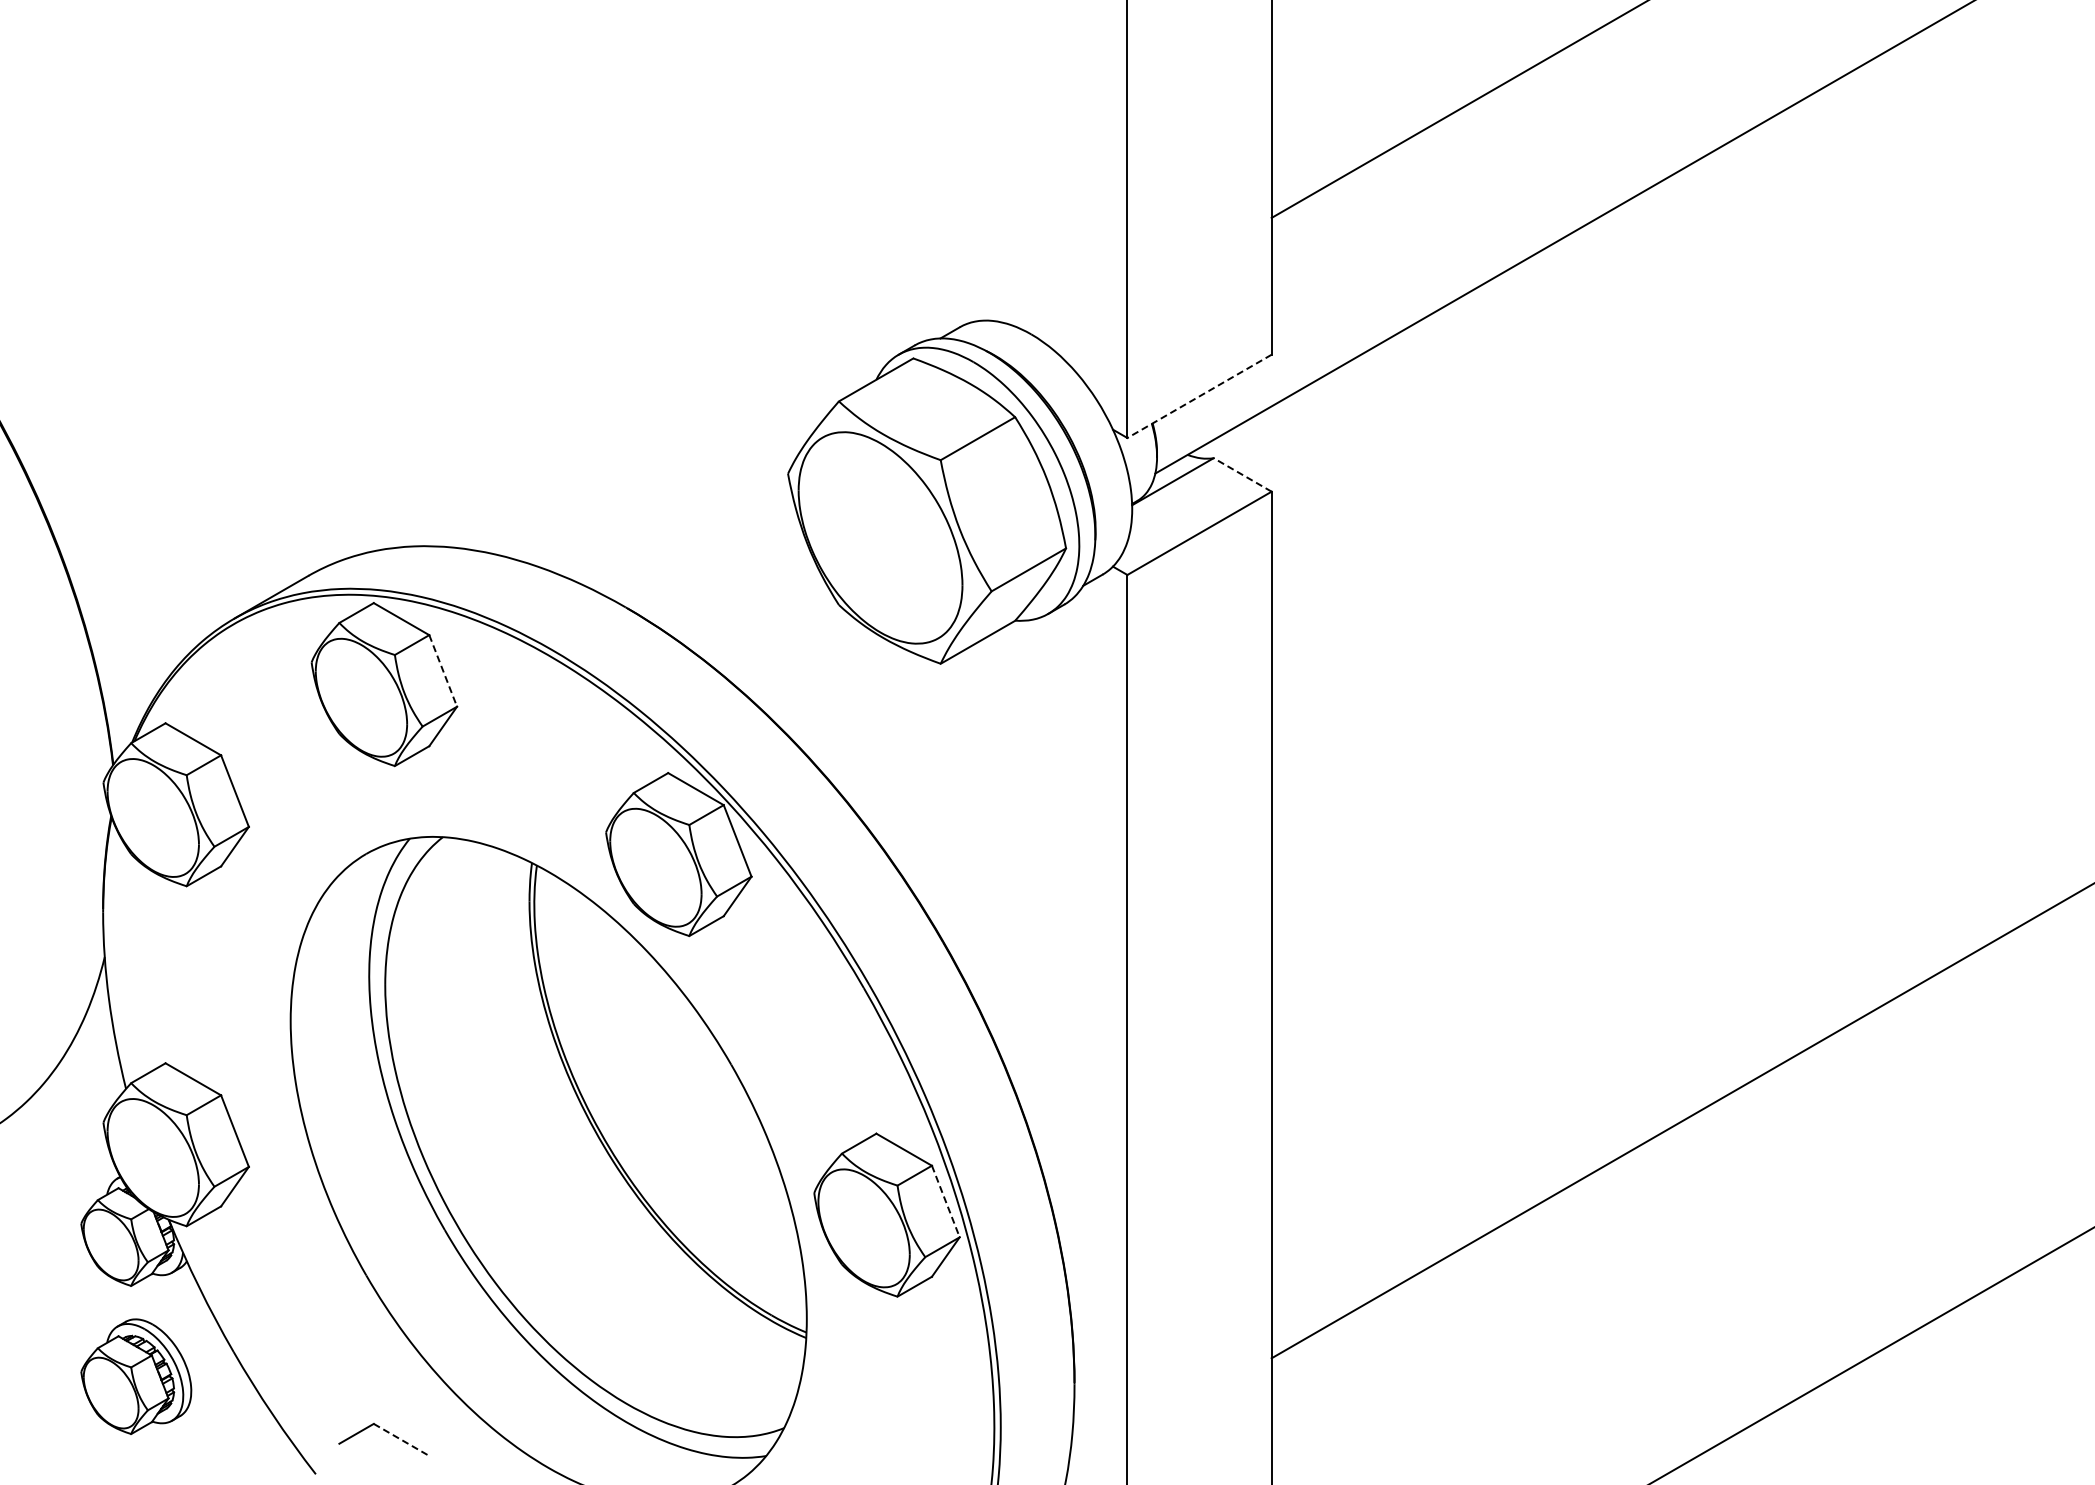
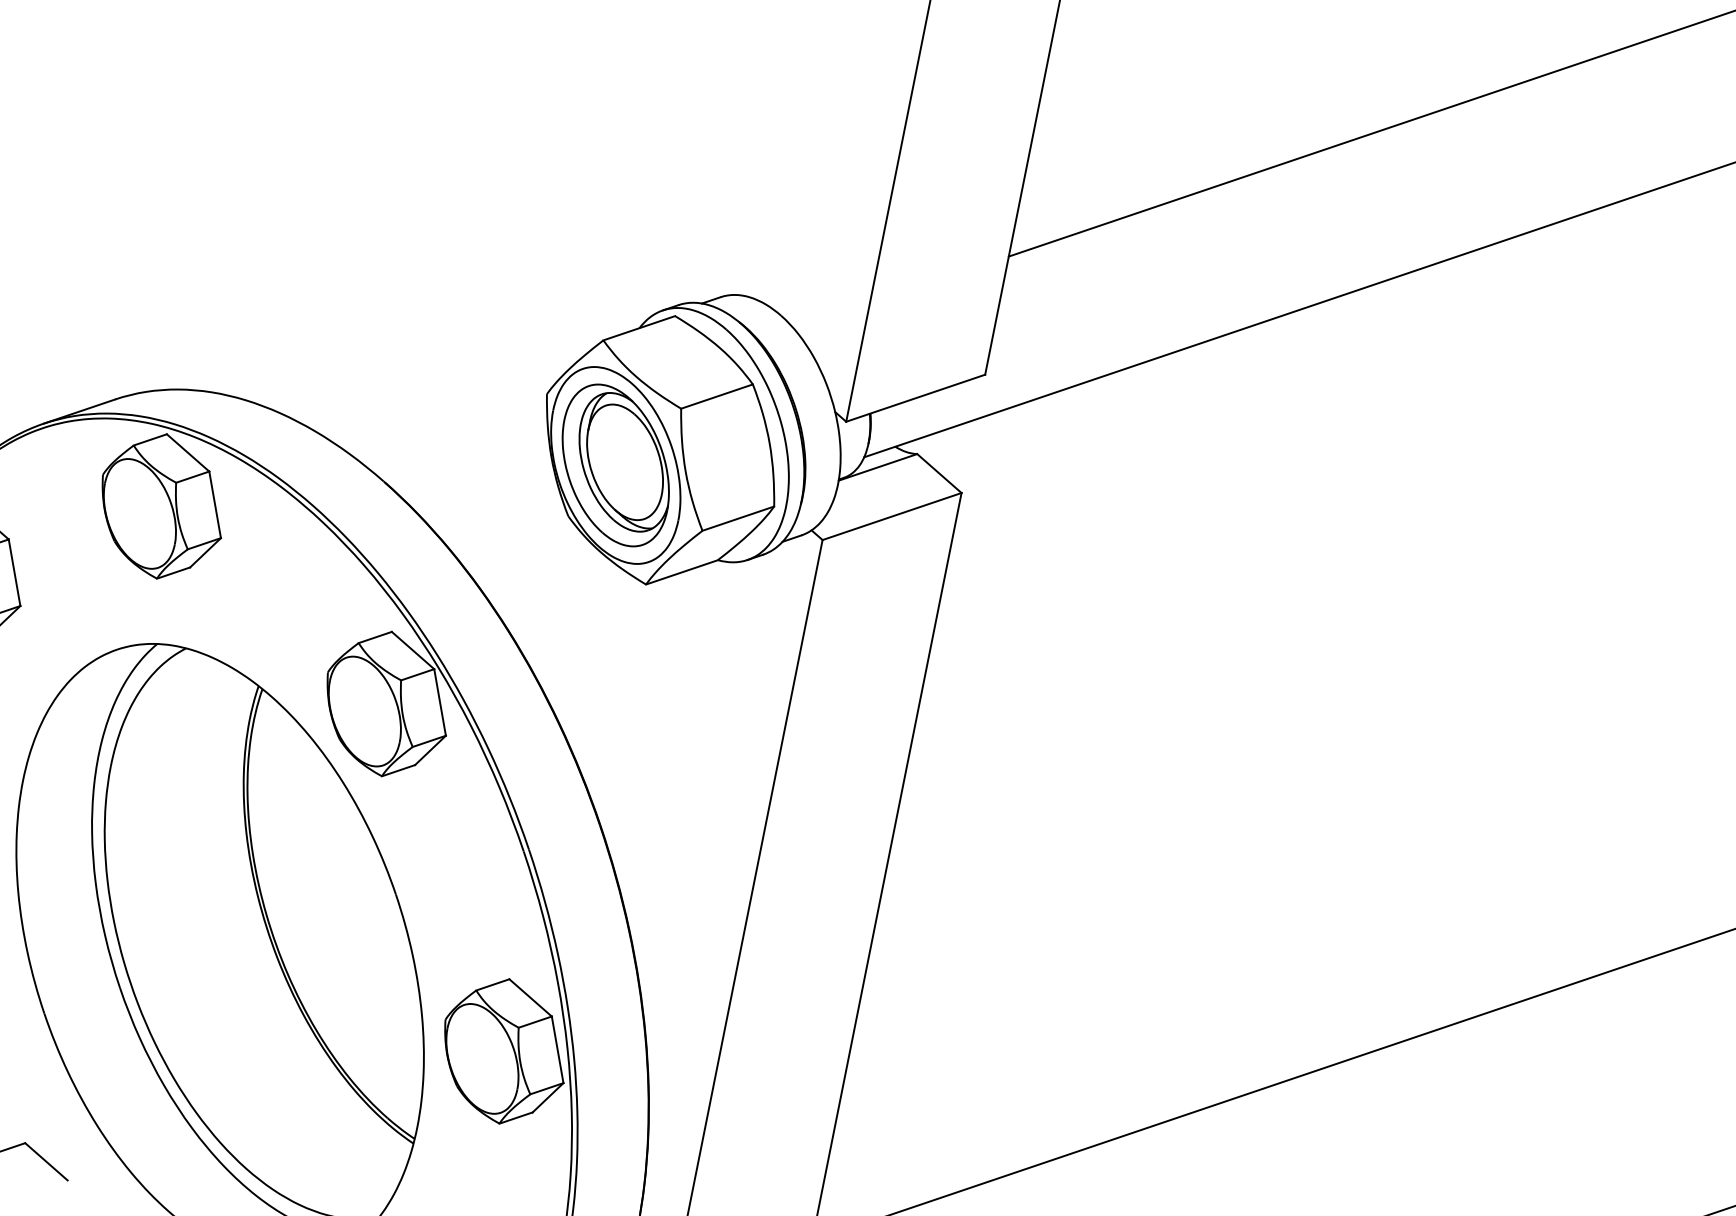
line: (1199, 396) -> (915, 398), dashed -> solid
line: (1242, 474) -> (939, 473), dashed -> solid
part: (880, 537) -> (615, 465), added
line: (443, 671) -> (215, 505), dashed -> solid
line: (946, 1201) -> (558, 1049), dashed -> solid
line: (401, 1440) -> (46, 1162), dashed -> solid

